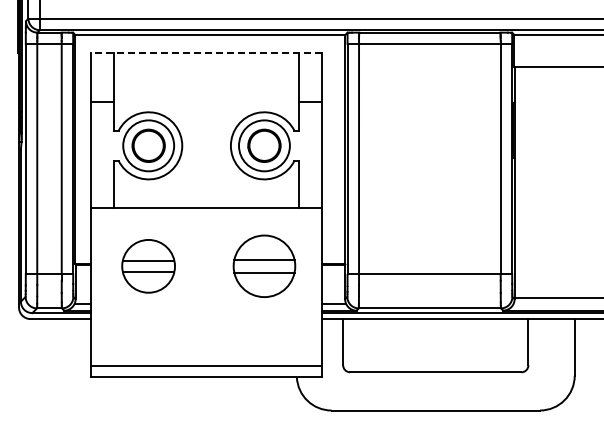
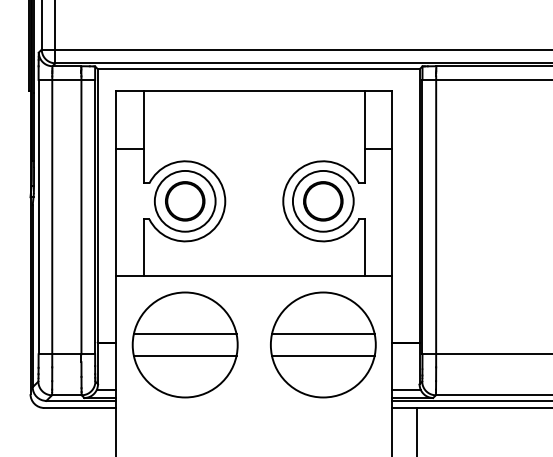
line: (206, 53) -> (254, 91), dashed -> solid
part: (148, 266) -> (184, 345), size x1.67
part: (264, 266) -> (323, 345), size x1.43

